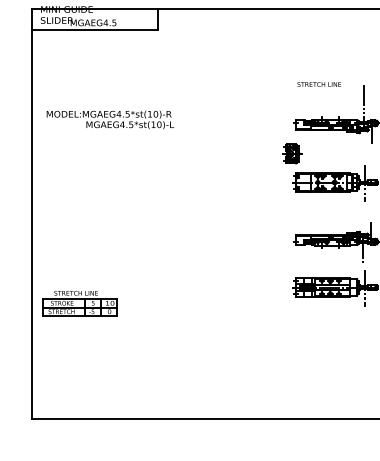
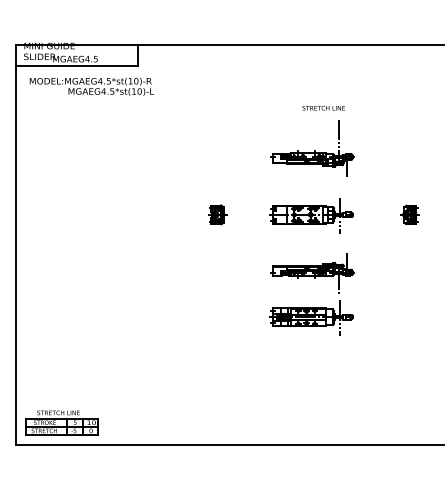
text: (319, 84) -> (323, 108), moved
text: (109, 119) -> (91, 86), moved
part: (292, 153) -> (217, 214), moved
part: (79, 303) -> (61, 422), moved

